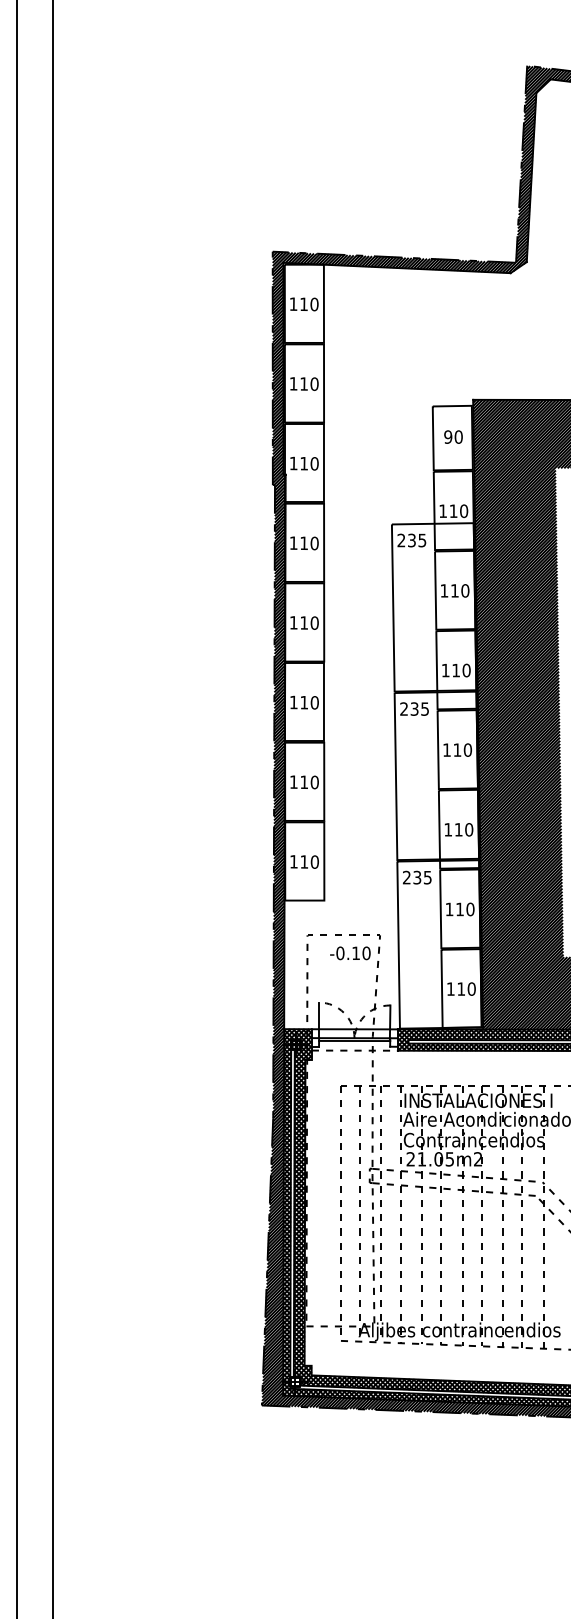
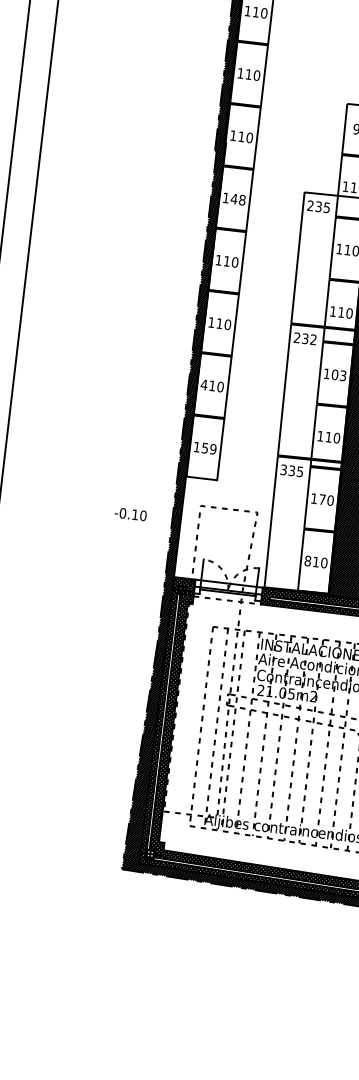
text: (308, 542) -> (237, 198), 110 -> 148
text: (424, 708) -> (313, 339), 235 -> 232
text: (462, 749) -> (339, 374), 110 -> 103
text: (293, 781) -> (204, 384), 110 -> 410
text: (309, 861) -> (209, 448), 110 -> 159
text: (406, 877) -> (283, 469), 235 -> 335
text: (459, 909) -> (322, 499), 110 -> 170
text: (350, 953) -> (130, 514), moved
text: (450, 988) -> (307, 560), 110 -> 810

